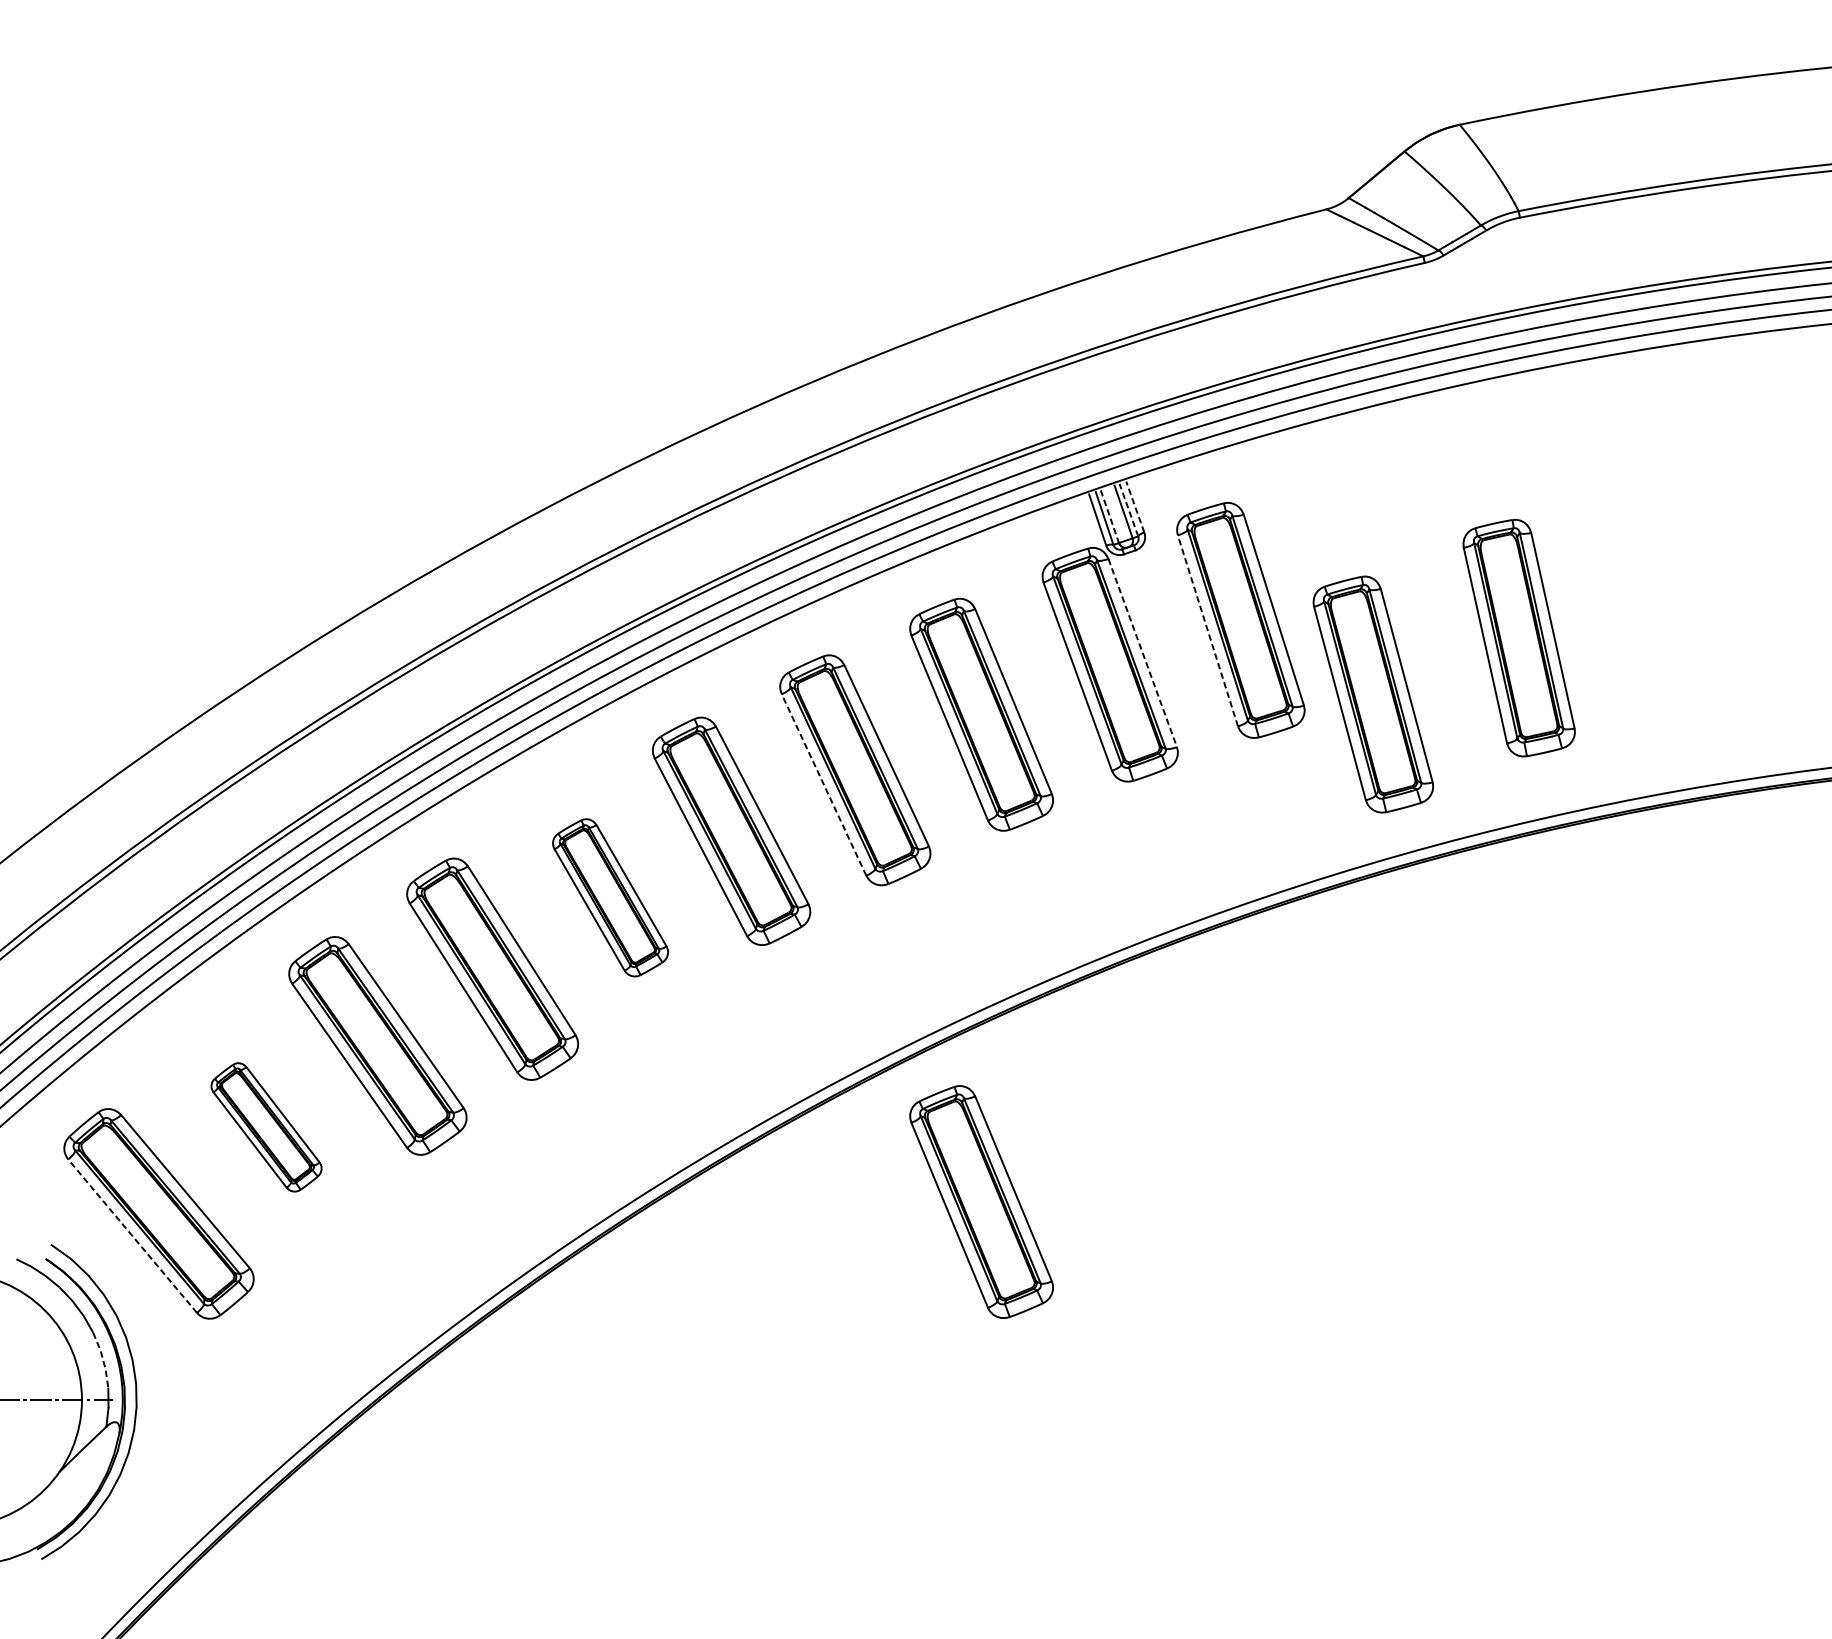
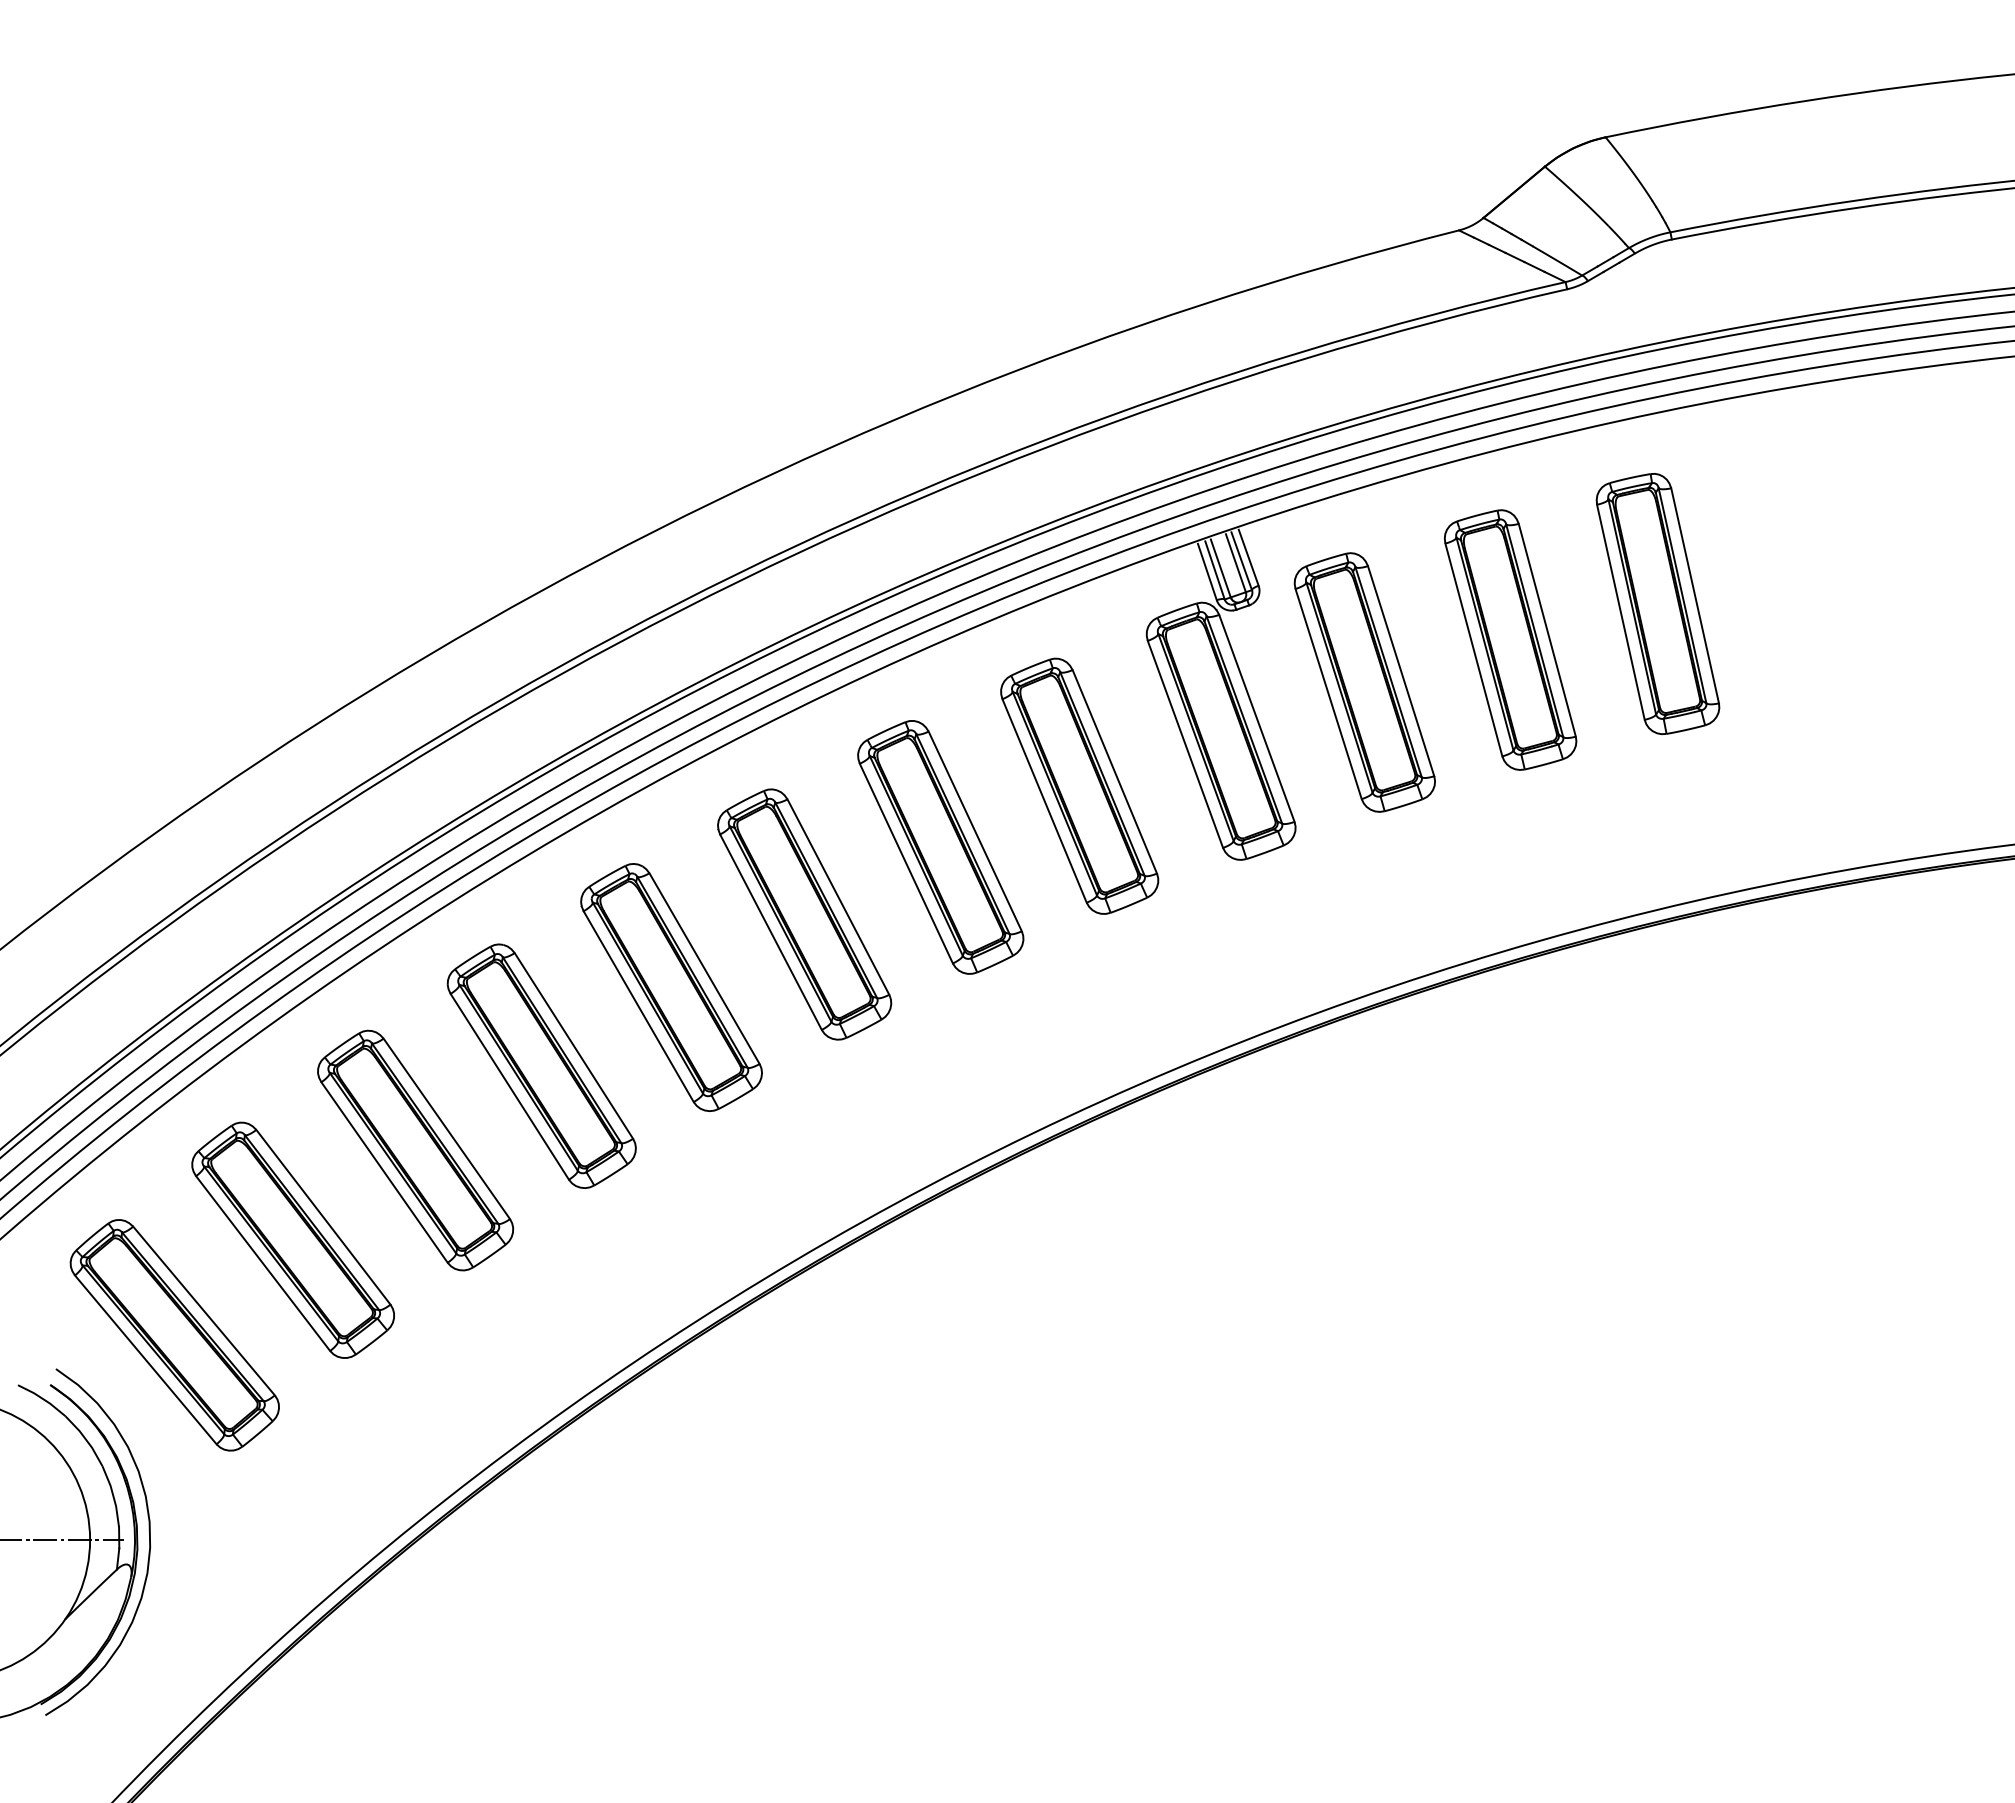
line: (1135, 506) -> (1248, 557), dashed -> solid
line: (1128, 510) -> (1241, 561), dashed -> solid
line: (1109, 516) -> (1220, 568), dashed -> solid
line: (1207, 630) -> (1328, 693), dashed -> solid
part: (1518, 638) -> (1657, 604), moved
line: (1143, 653) -> (1257, 718), dashed -> solid
part: (1373, 694) -> (1510, 639), moved
line: (824, 784) -> (906, 863), dashed -> solid
part: (610, 897) -> (671, 987), size x1.43
part: (265, 1126) -> (292, 1239), size x1.67
part: (981, 1201) -> (1079, 1321), removed
line: (132, 1235) -> (145, 1359), dashed -> solid
line: (103, 1360) -> (113, 1496), dashed -> solid

